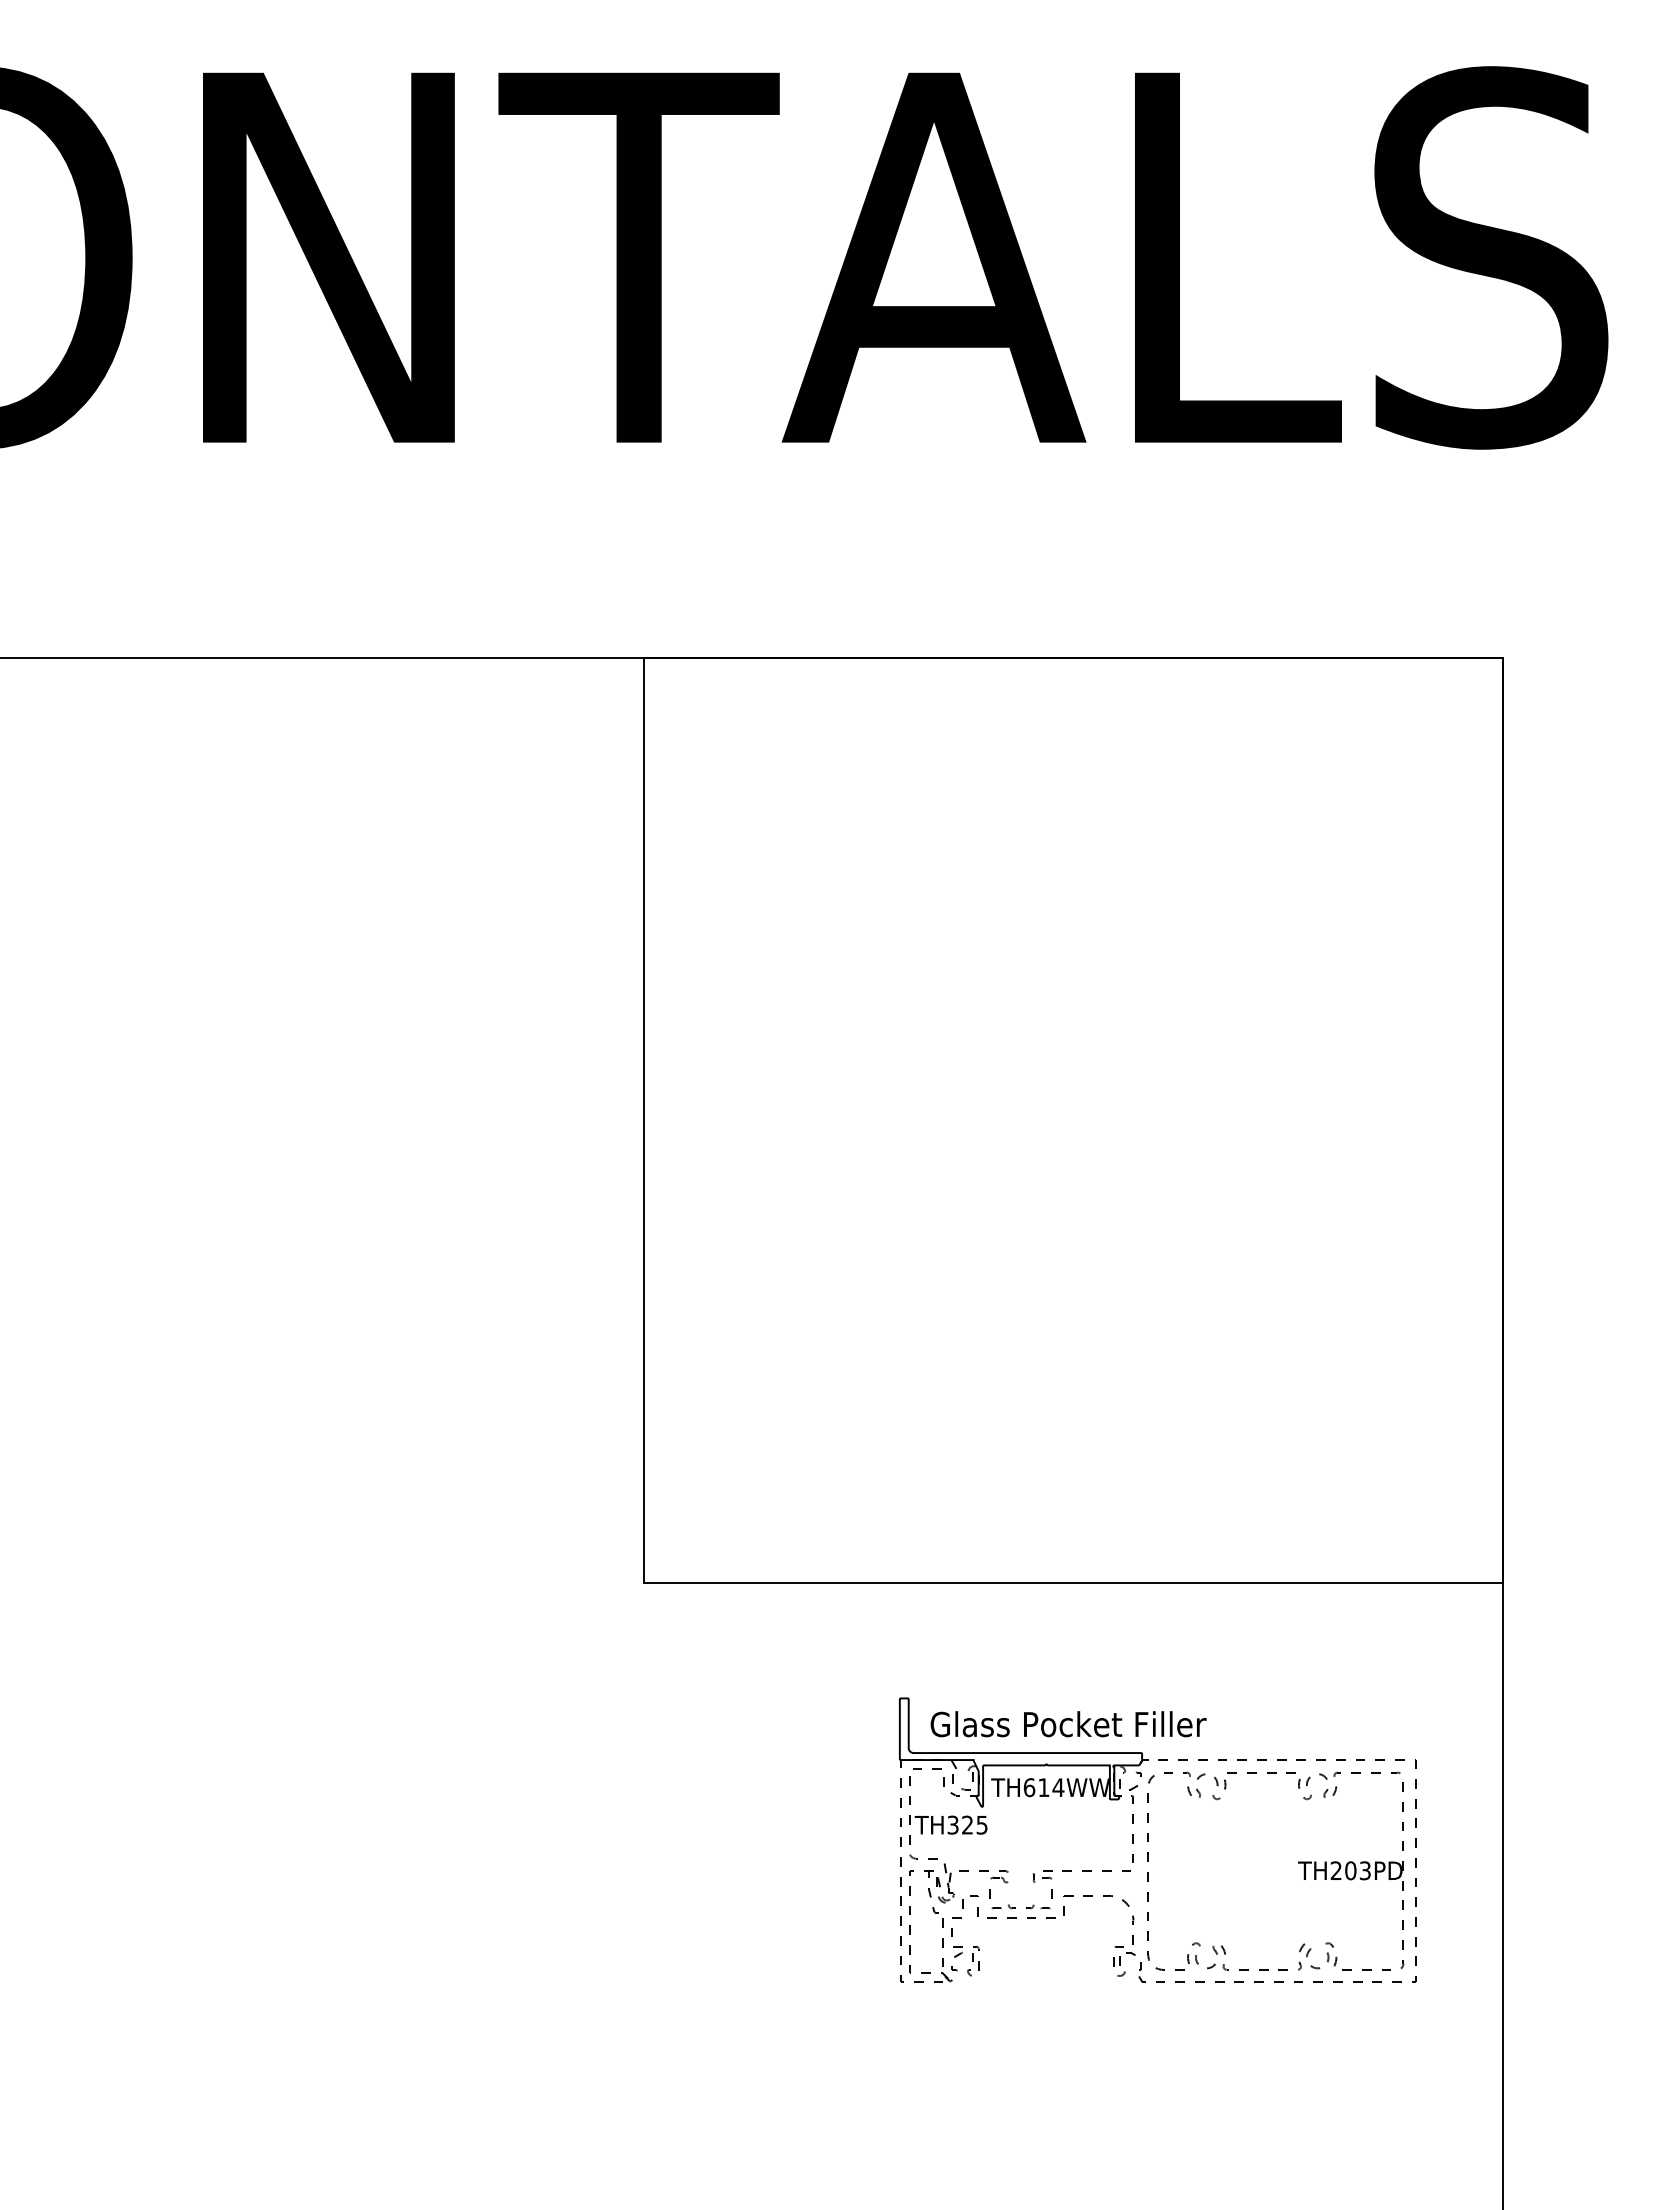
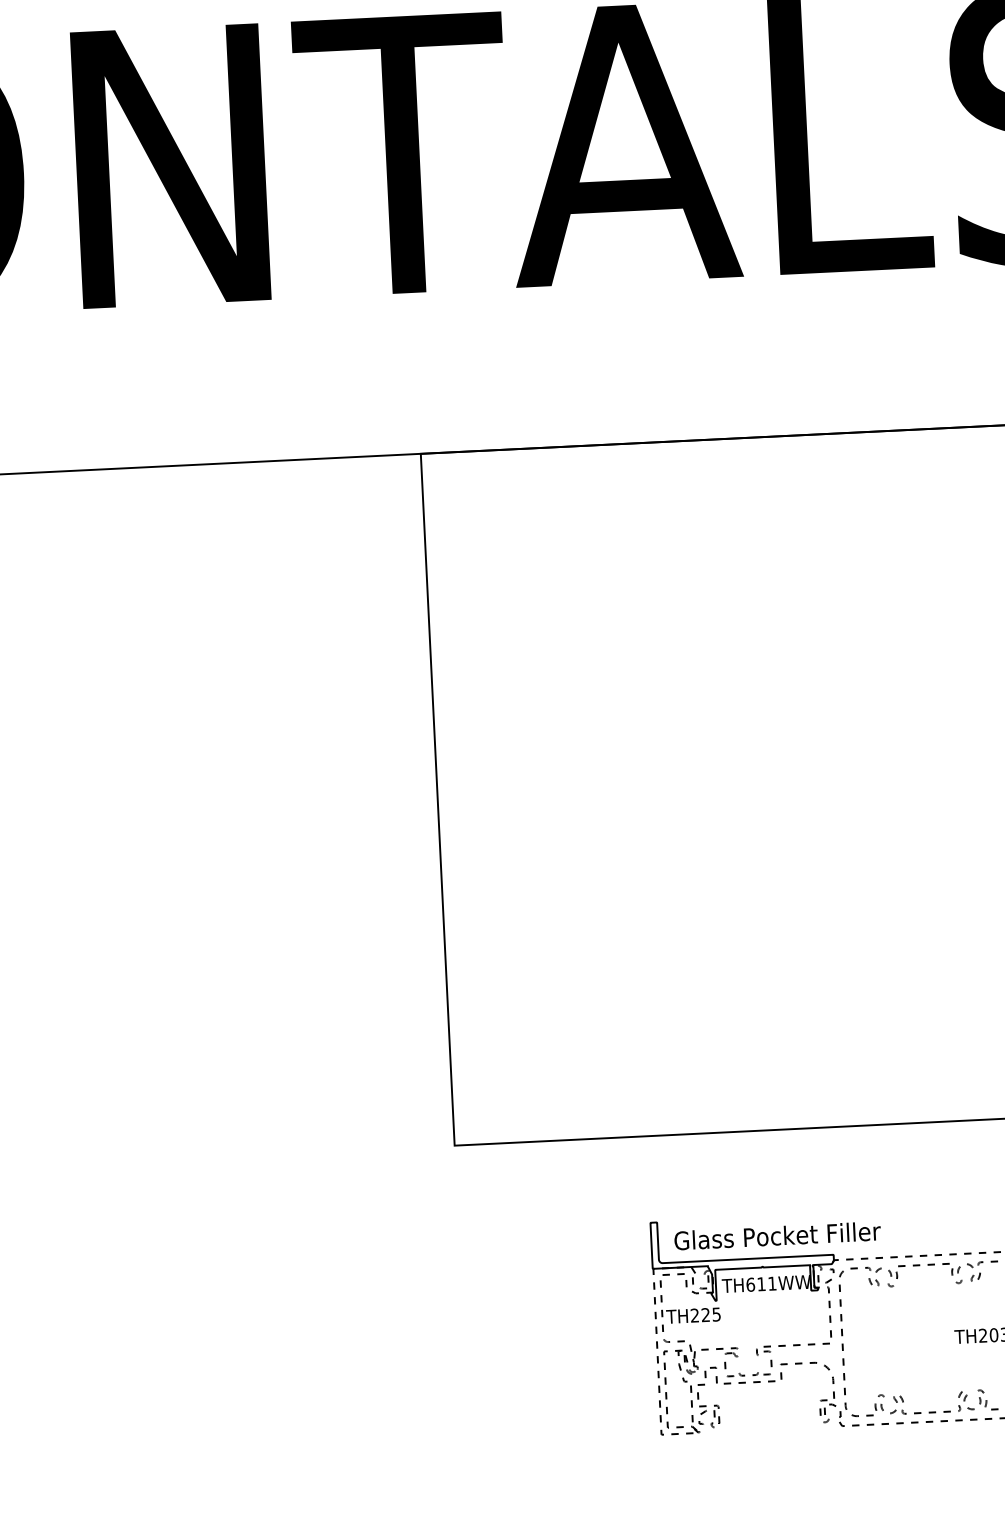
text: (1058, 1787) -> (772, 1283), TH614WW -> TH611WW
text: (952, 1825) -> (694, 1315), TH325 -> TH225

